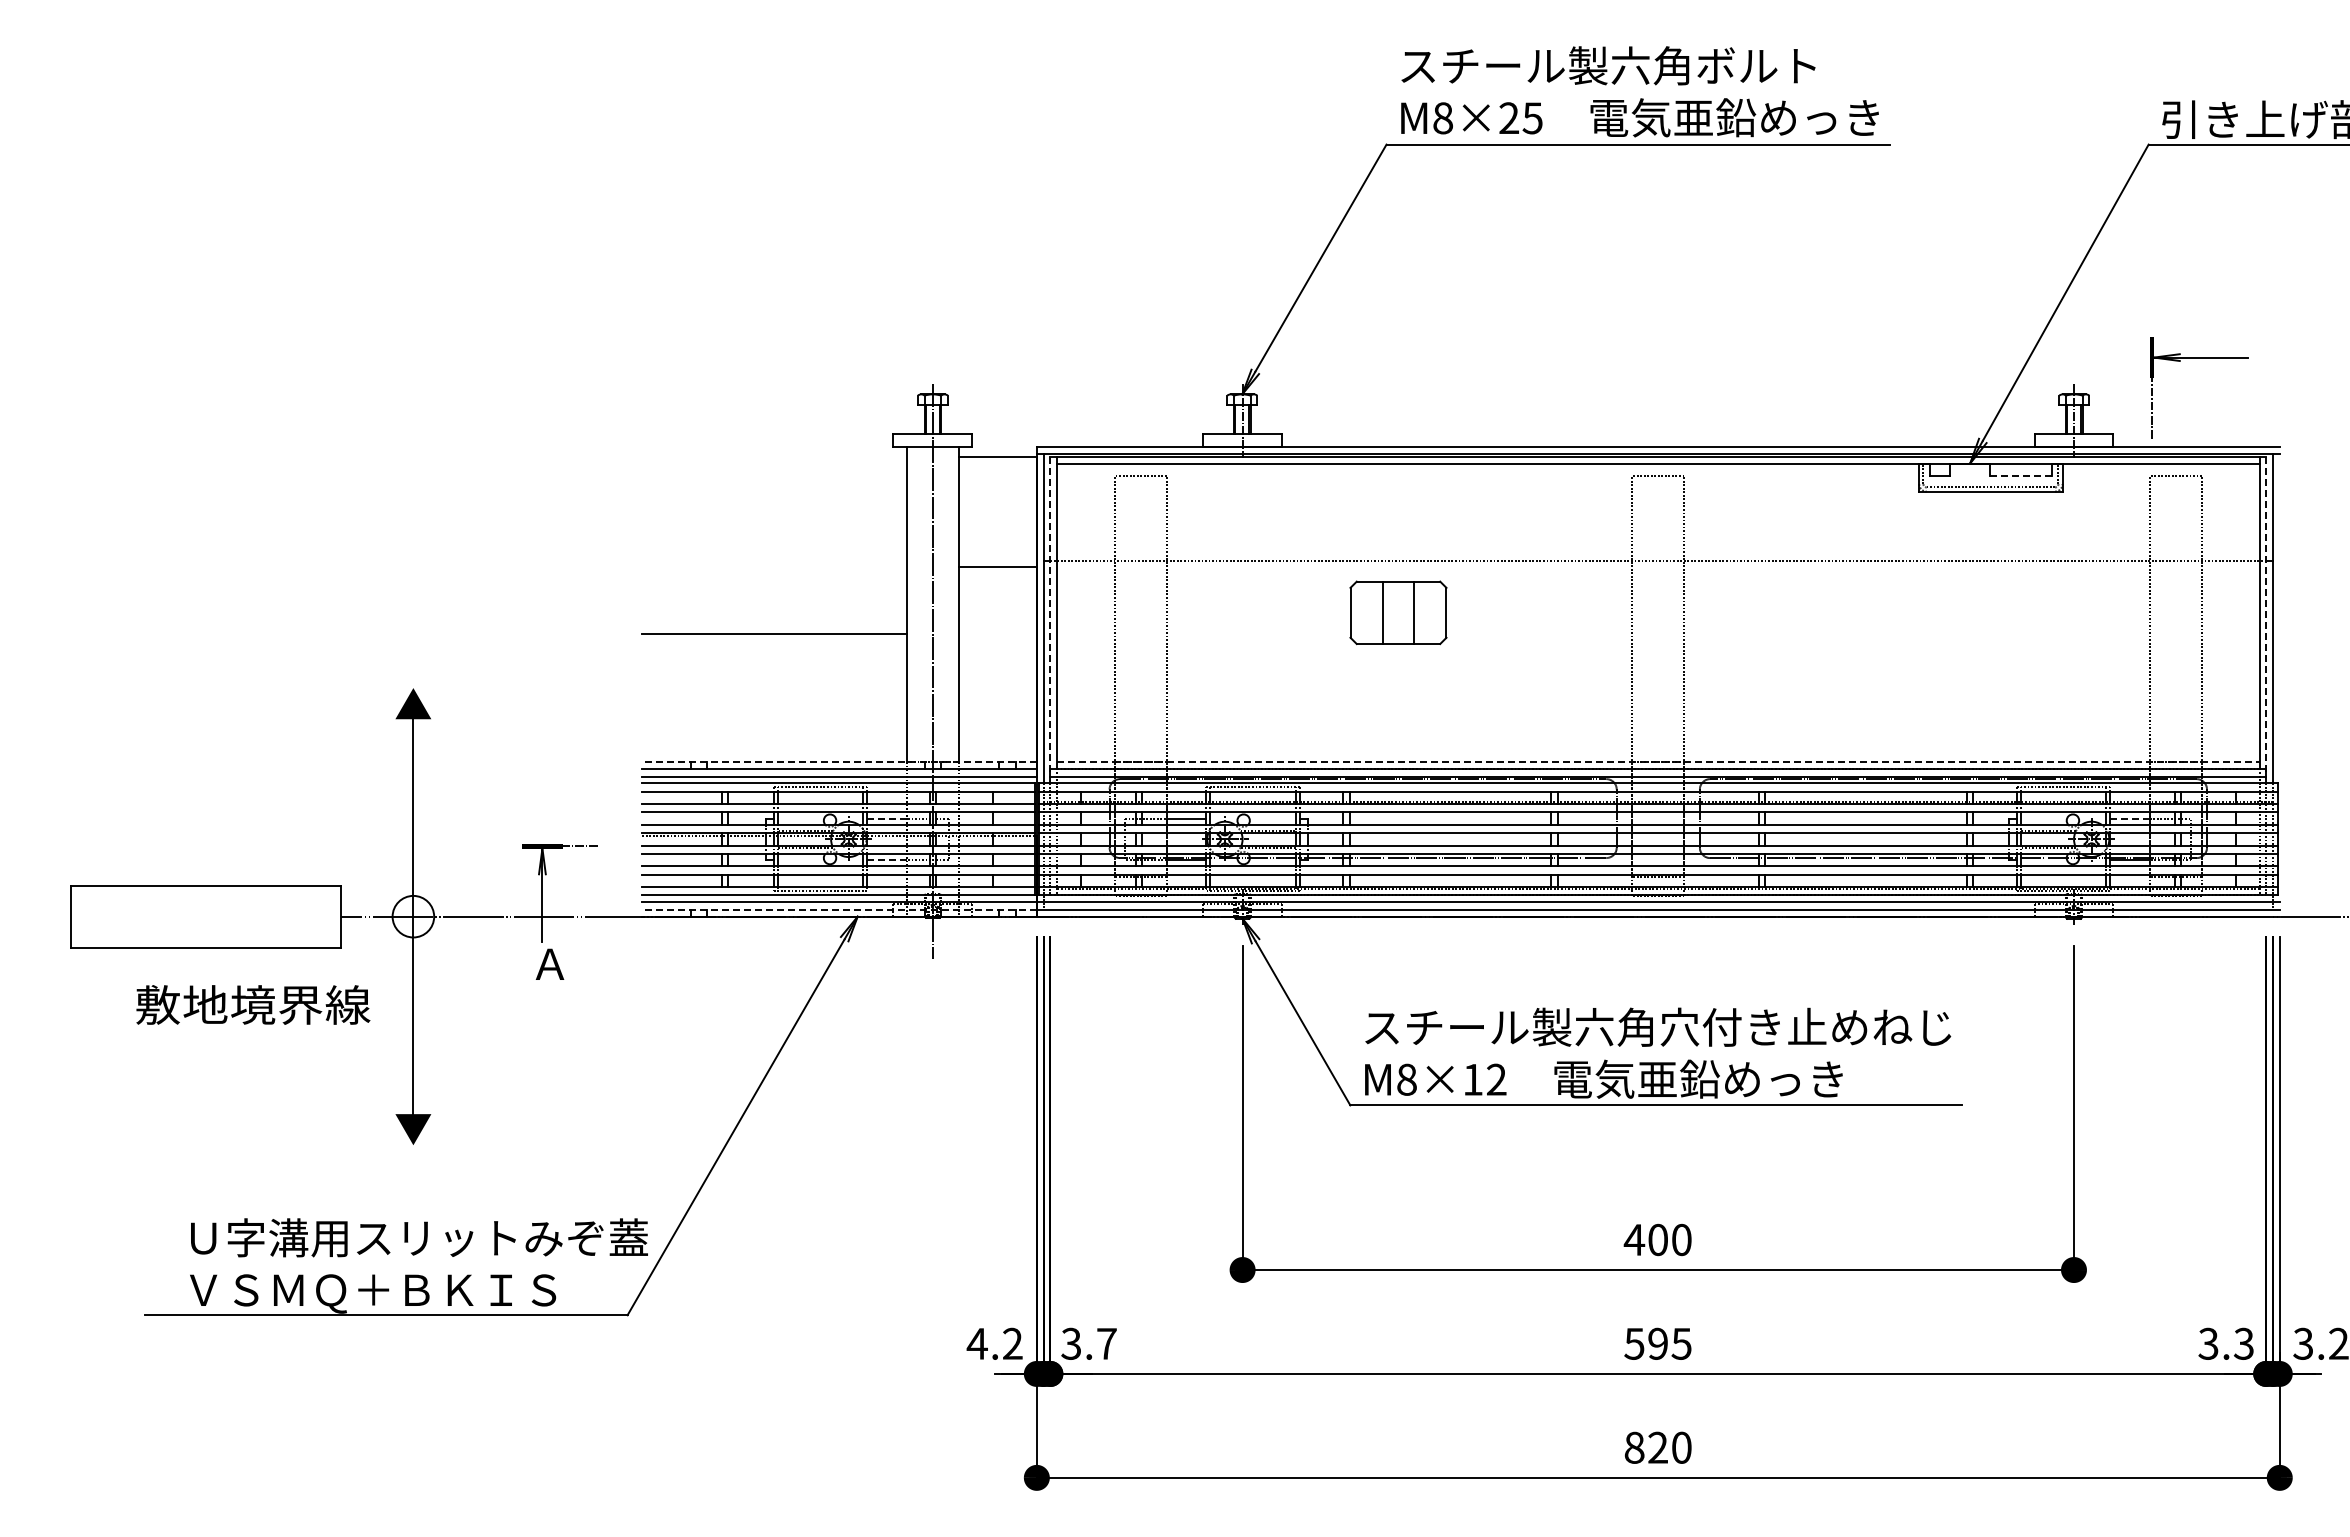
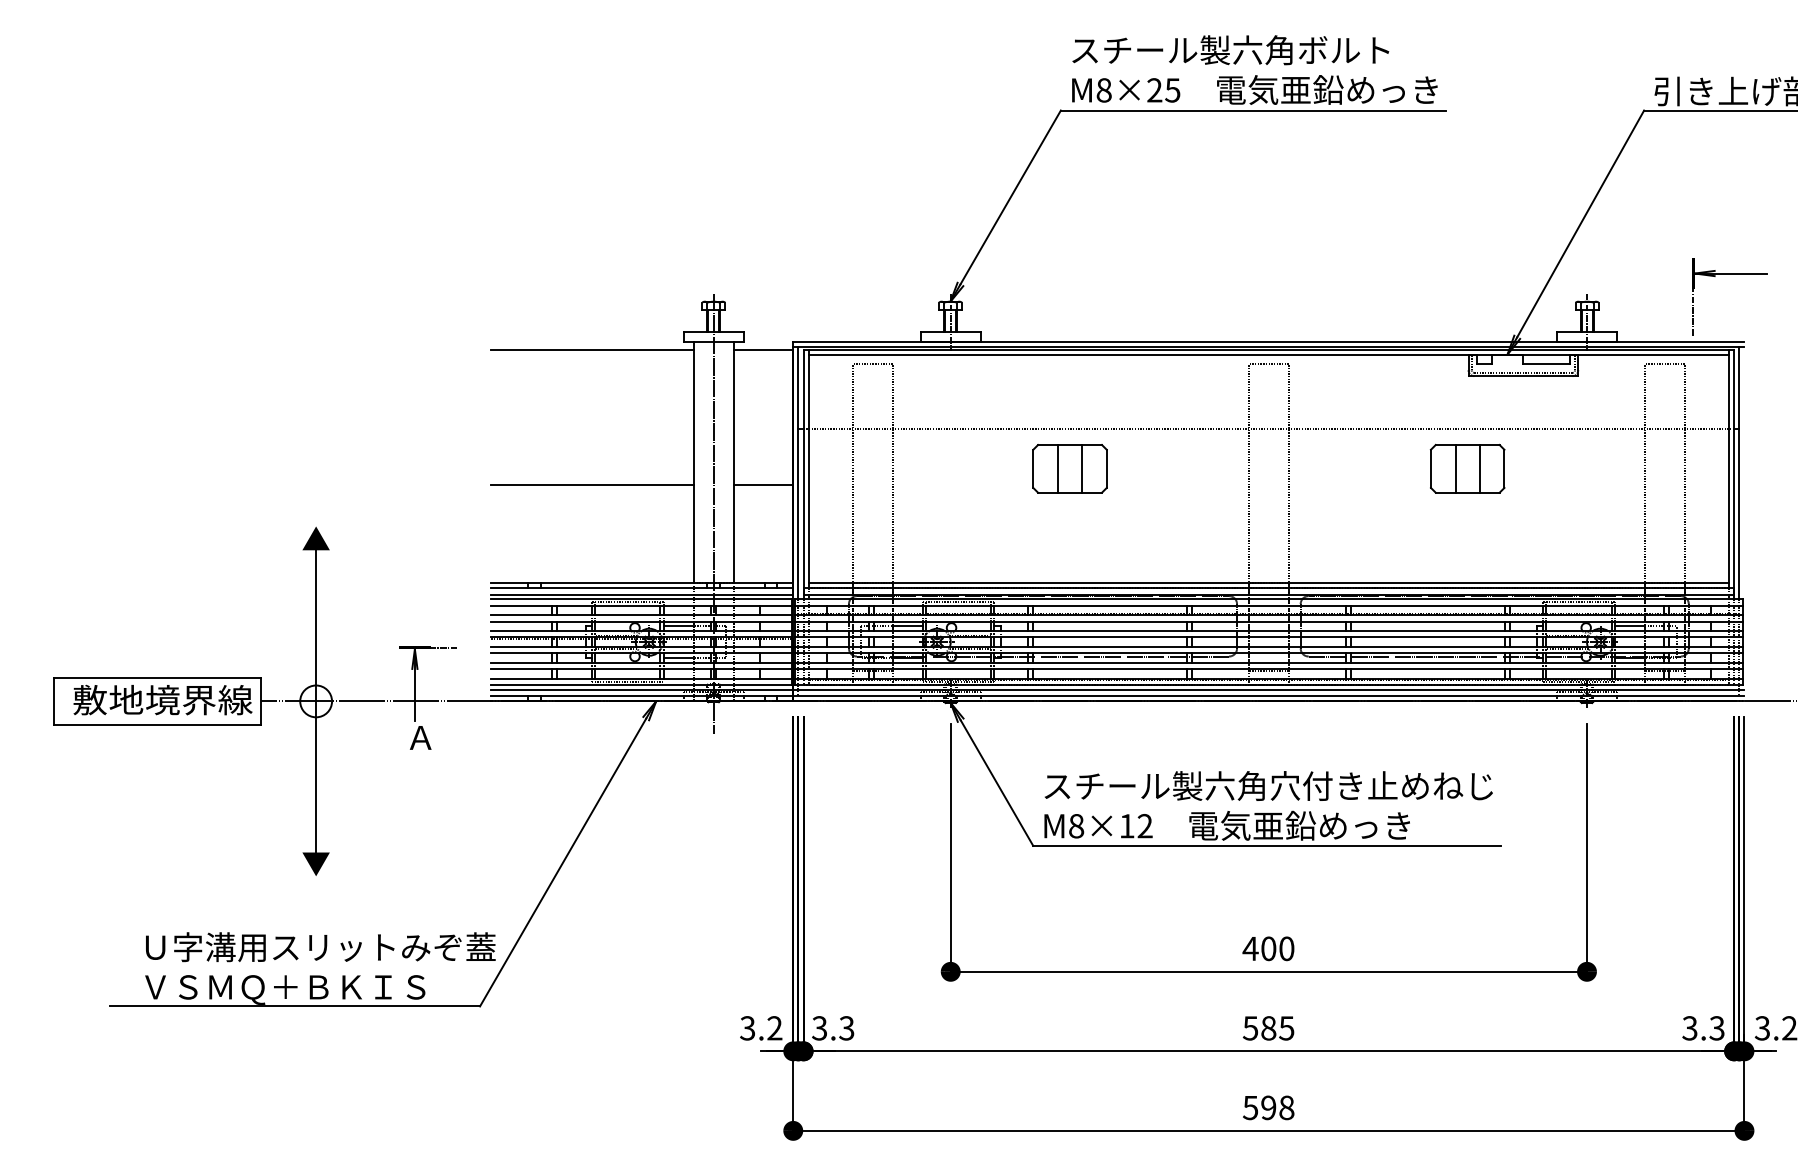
part: (2199, 358) -> (1729, 274), moved
line: (773, 457) -> (591, 349), added
line: (2020, 476) -> (1546, 364), dashed -> solid
line: (997, 566) -> (763, 484), moved
part: (1918, 612) -> (1468, 468), added
line: (2266, 619) -> (1734, 473), dashed -> solid
line: (1050, 620) -> (803, 474), dashed -> solid
line: (838, 762) -> (641, 583), dashed -> solid
line: (1658, 762) -> (1269, 583), dashed -> solid
line: (887, 818) -> (678, 626), dashed -> solid
line: (2130, 818) -> (1630, 626), dashed -> solid
line: (887, 860) -> (678, 658), dashed -> solid
line: (838, 910) -> (641, 696), dashed -> solid
text: (253, 1004) -> (163, 699), moved
text: (976, 1343) -> (747, 1028), 4.2 -> 3.2
text: (1106, 1343) -> (846, 1028), 3.7 -> 3.3
text: (1658, 1343) -> (1269, 1028), 595 -> 585
text: (1657, 1447) -> (1268, 1107), 820 -> 598

